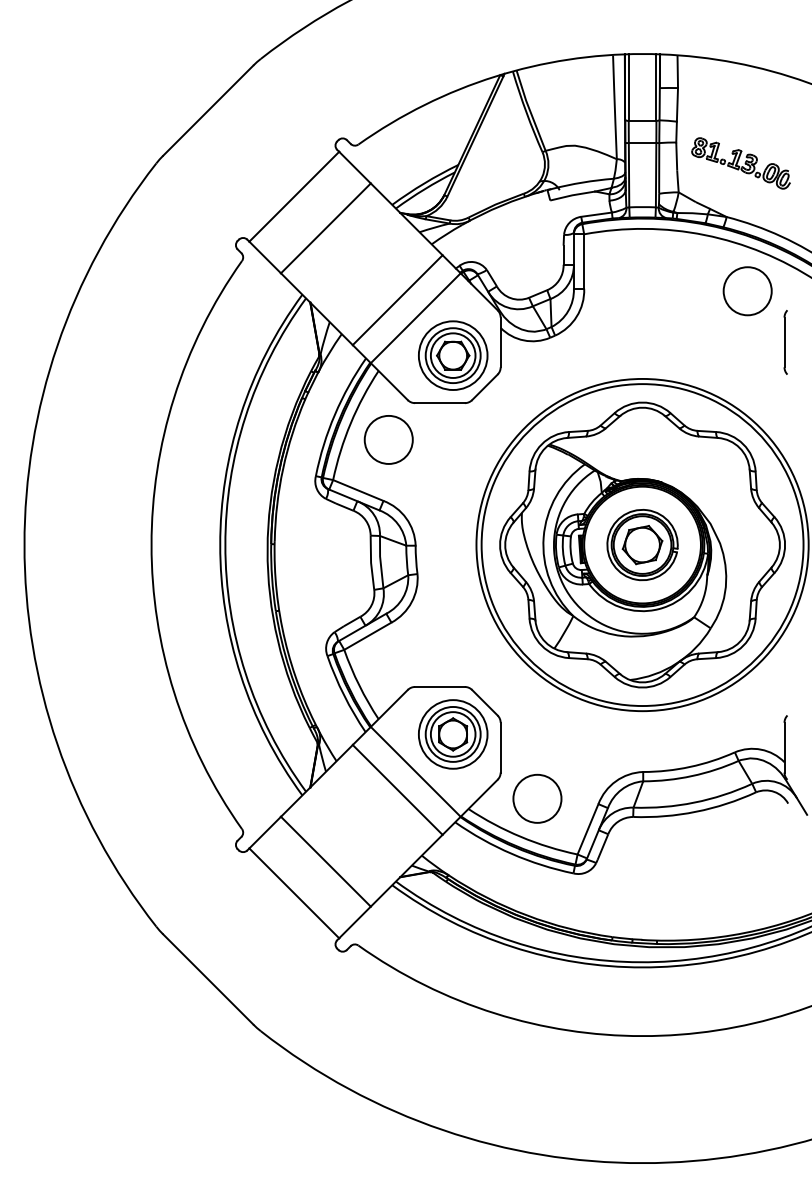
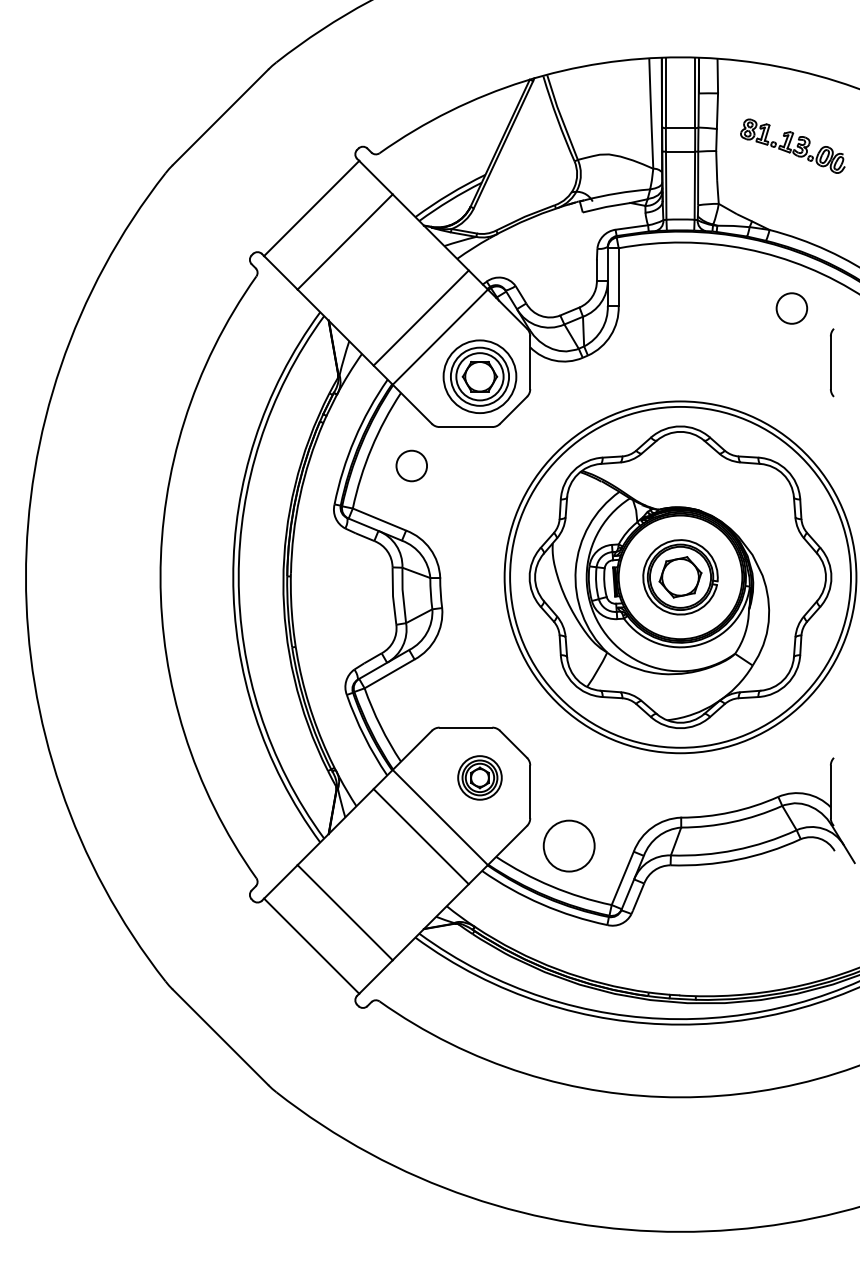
part: (740, 162) -> (792, 145), moved
circle: (747, 291) -> (791, 308), size x0.6
circle: (388, 439) -> (411, 465), size x0.6
part: (452, 734) -> (479, 777), size x0.6

